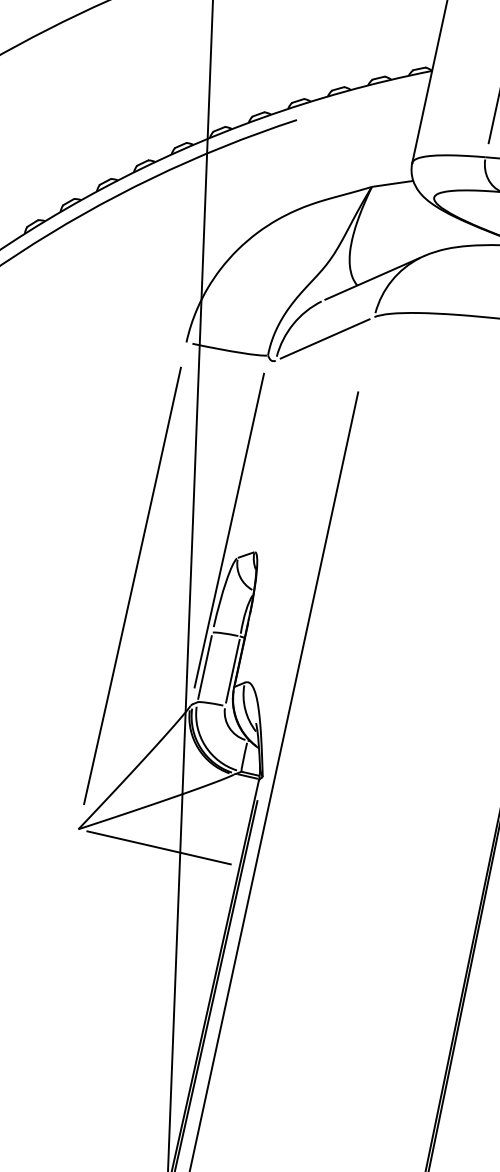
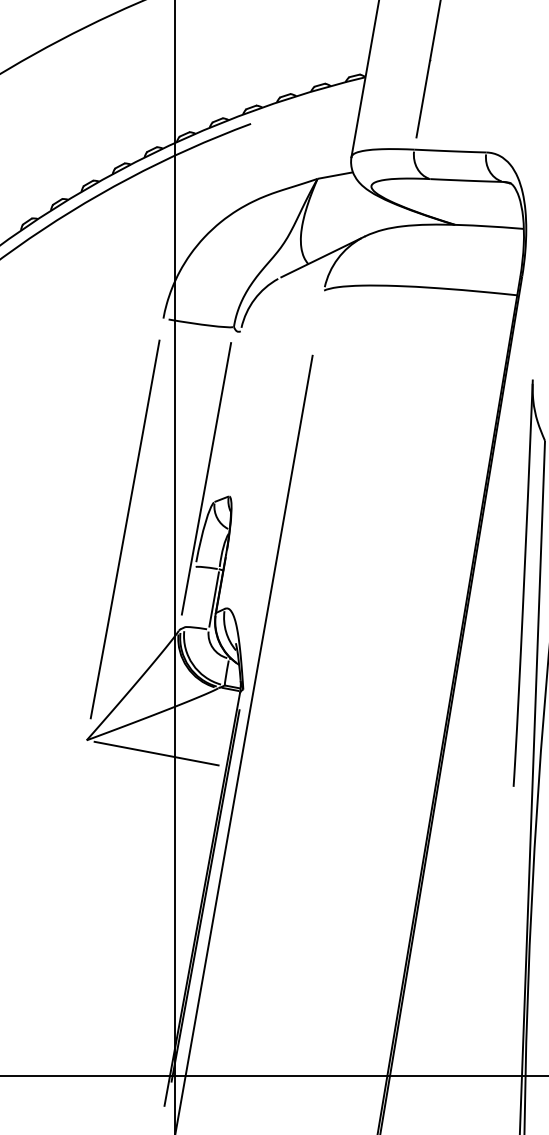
line: (324, 338) -> (281, 310), removed
line: (204, 667) -> (189, 597), removed

